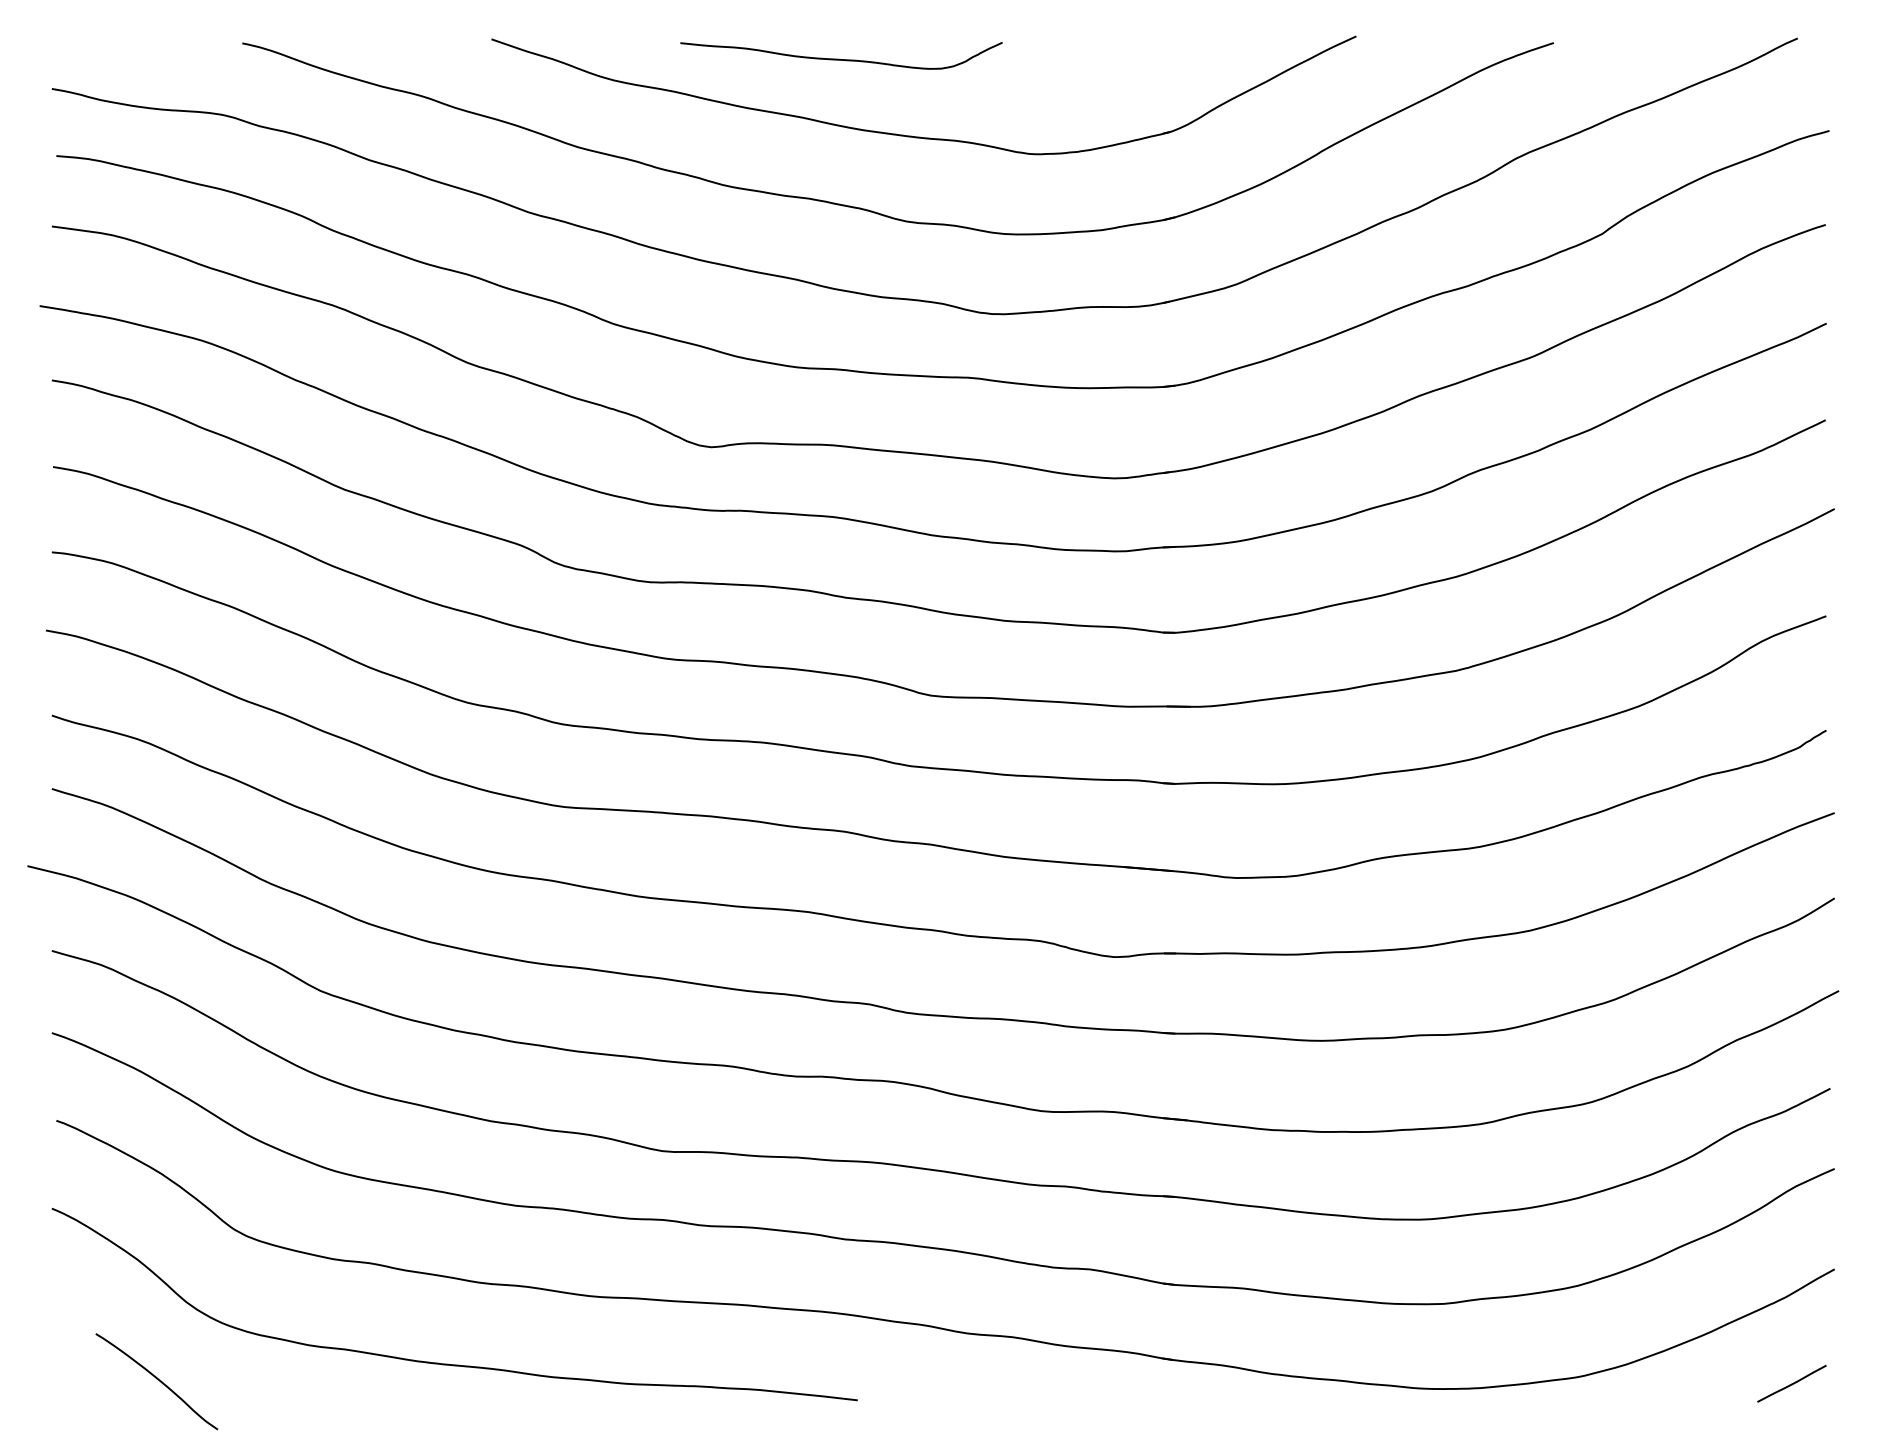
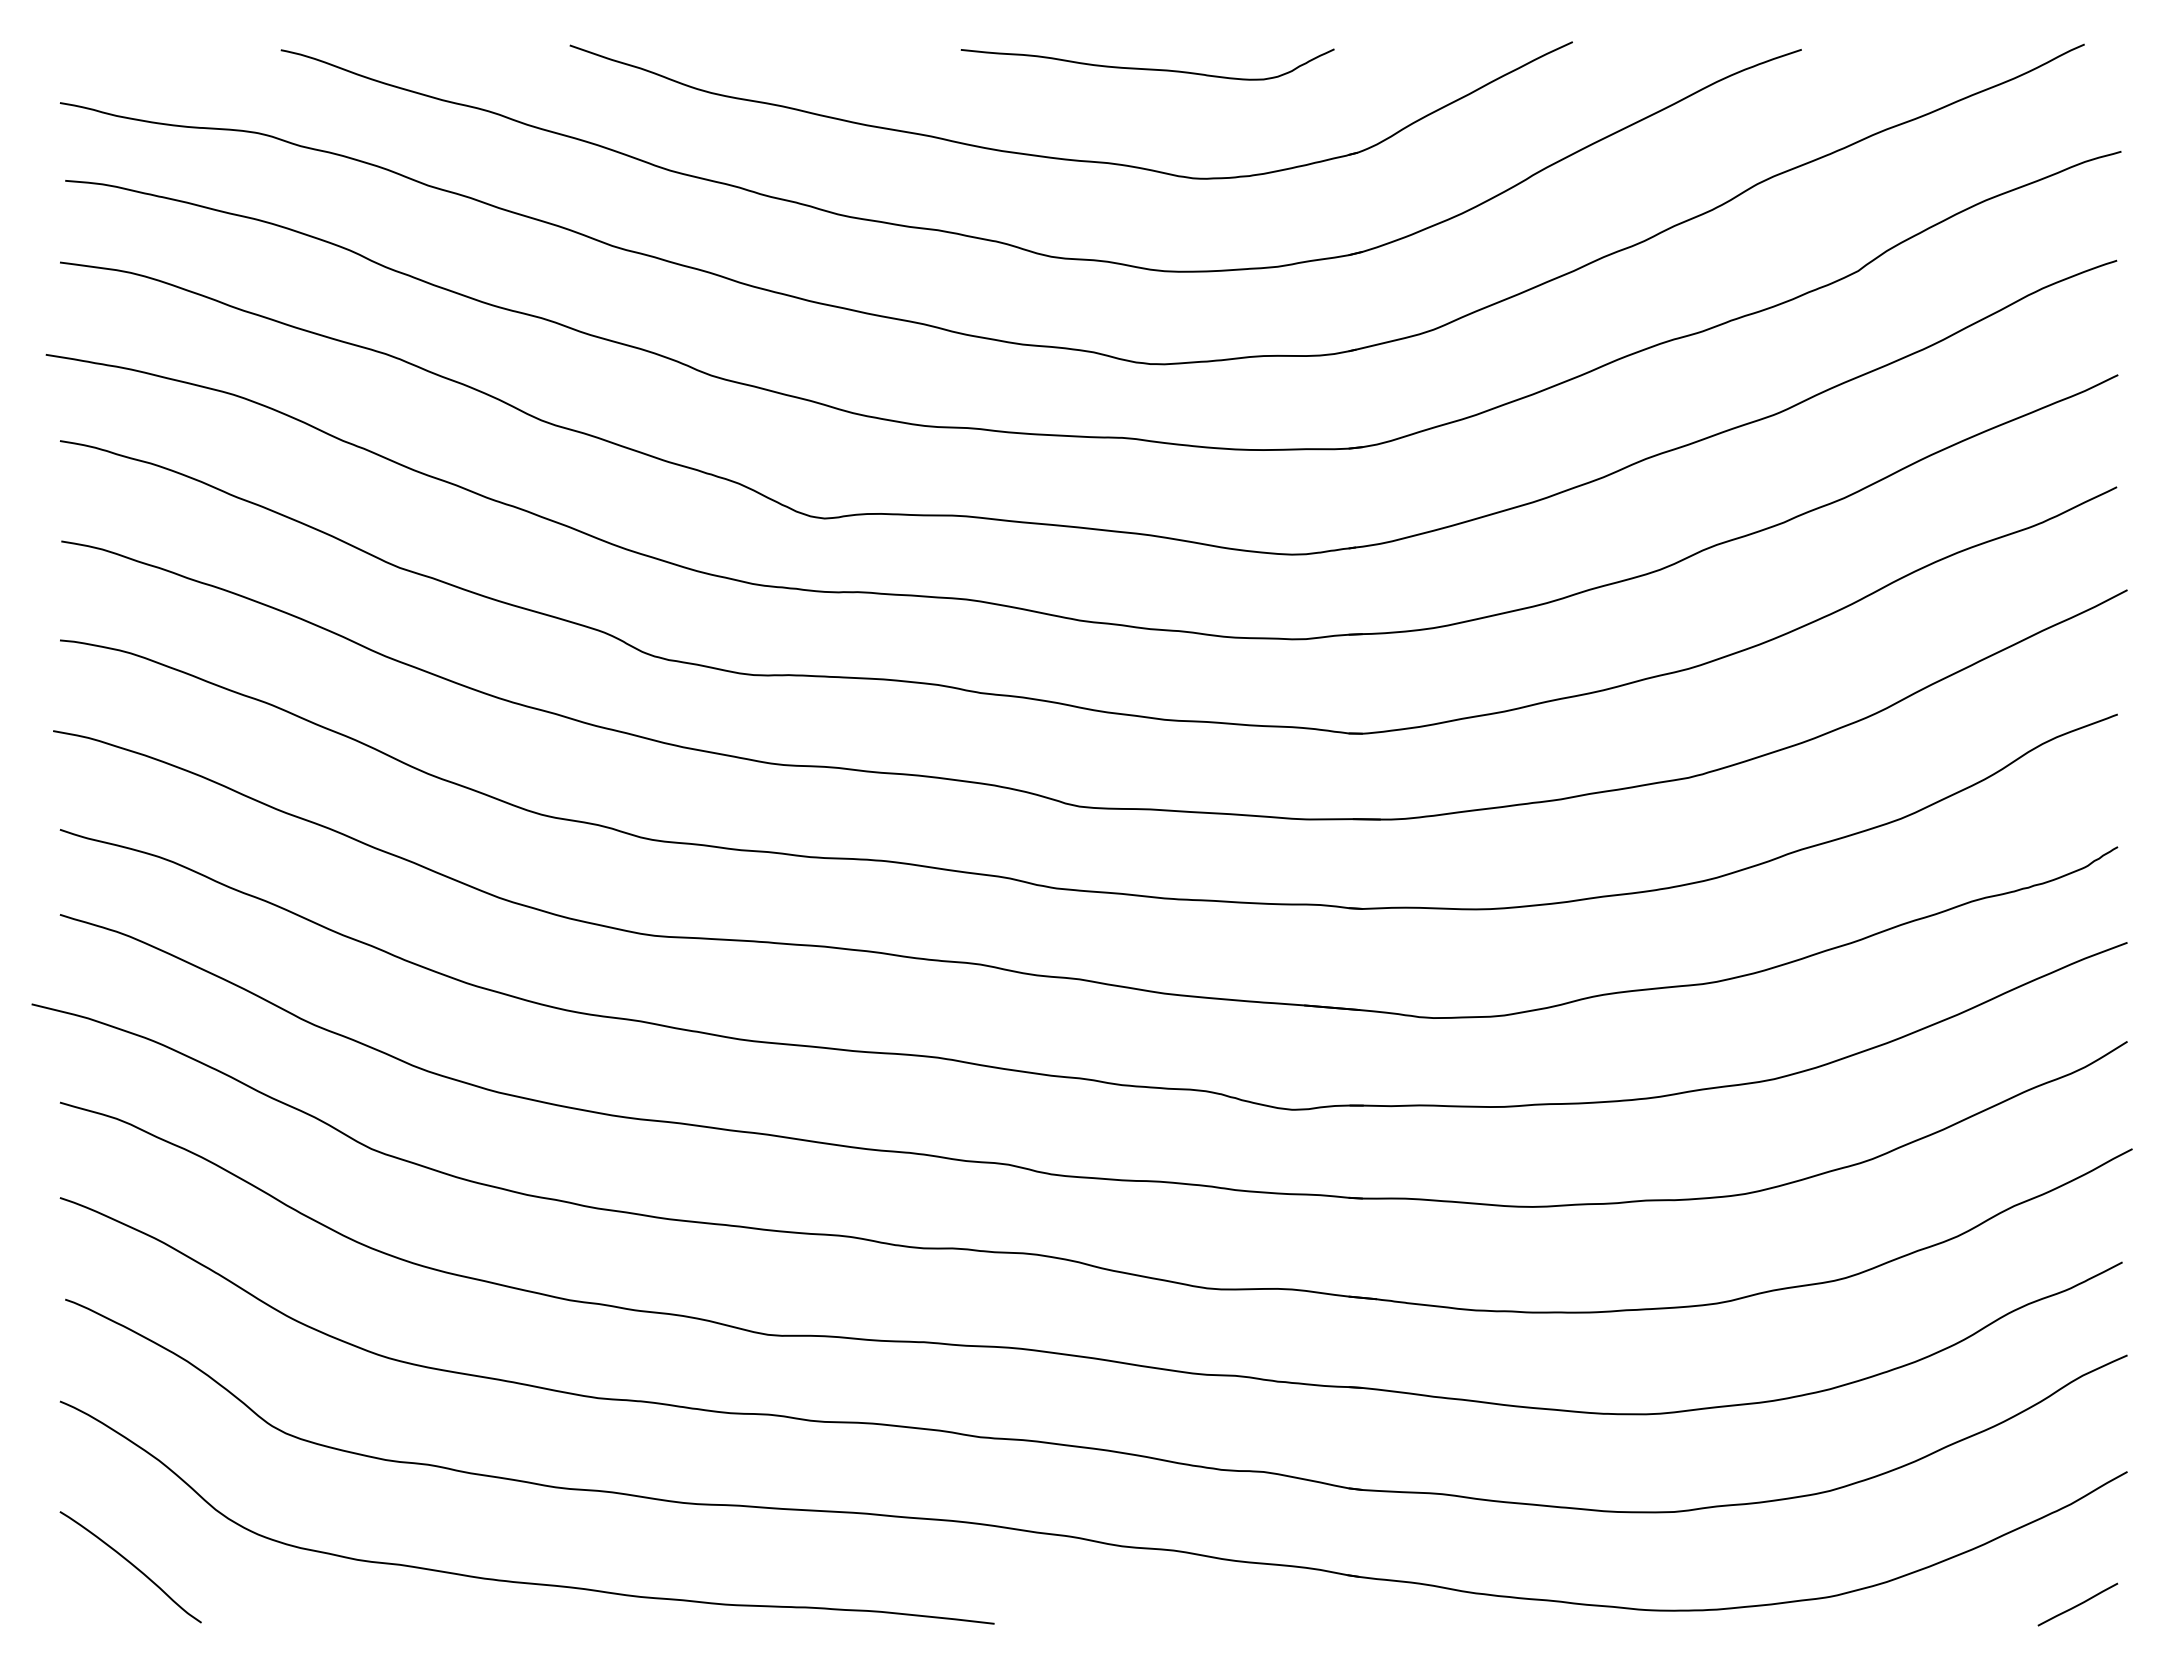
curve: (841, 59) -> (1147, 68), moved
curve: (158, 1380) -> (132, 1565), moved

